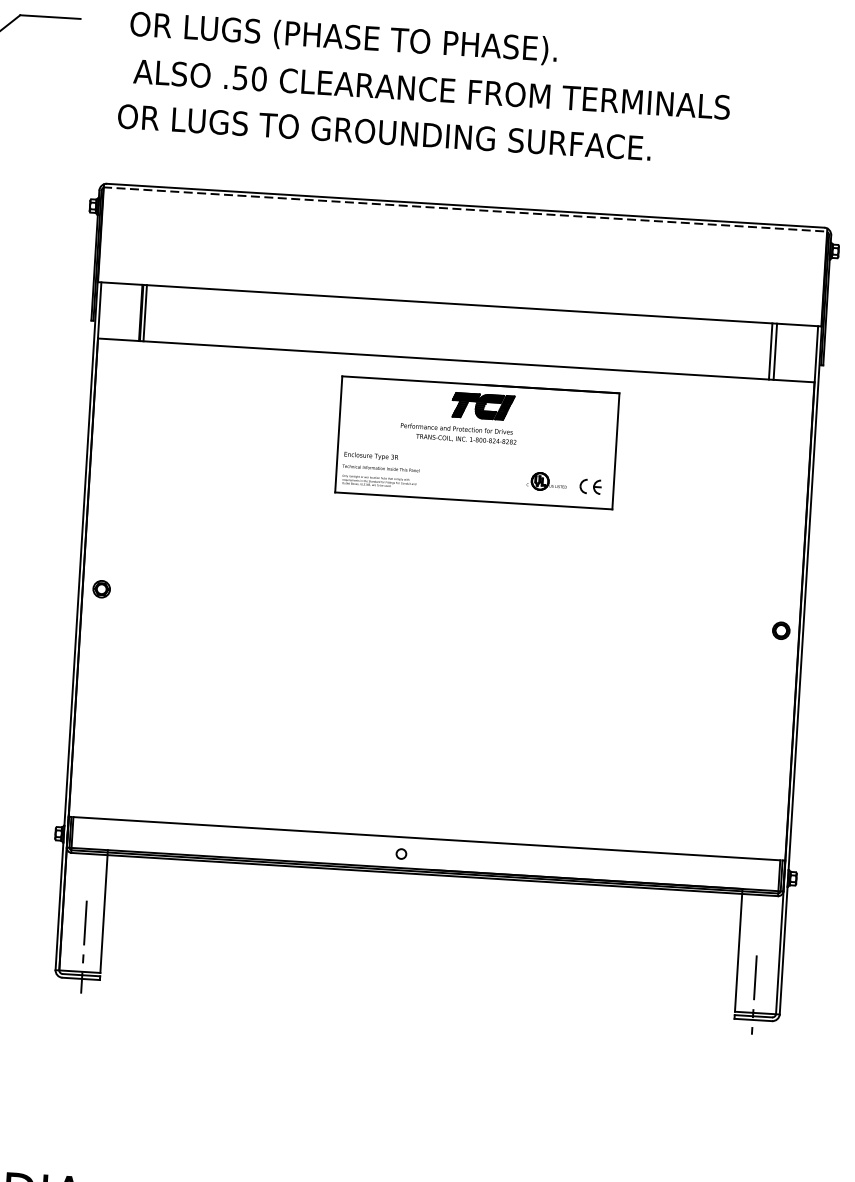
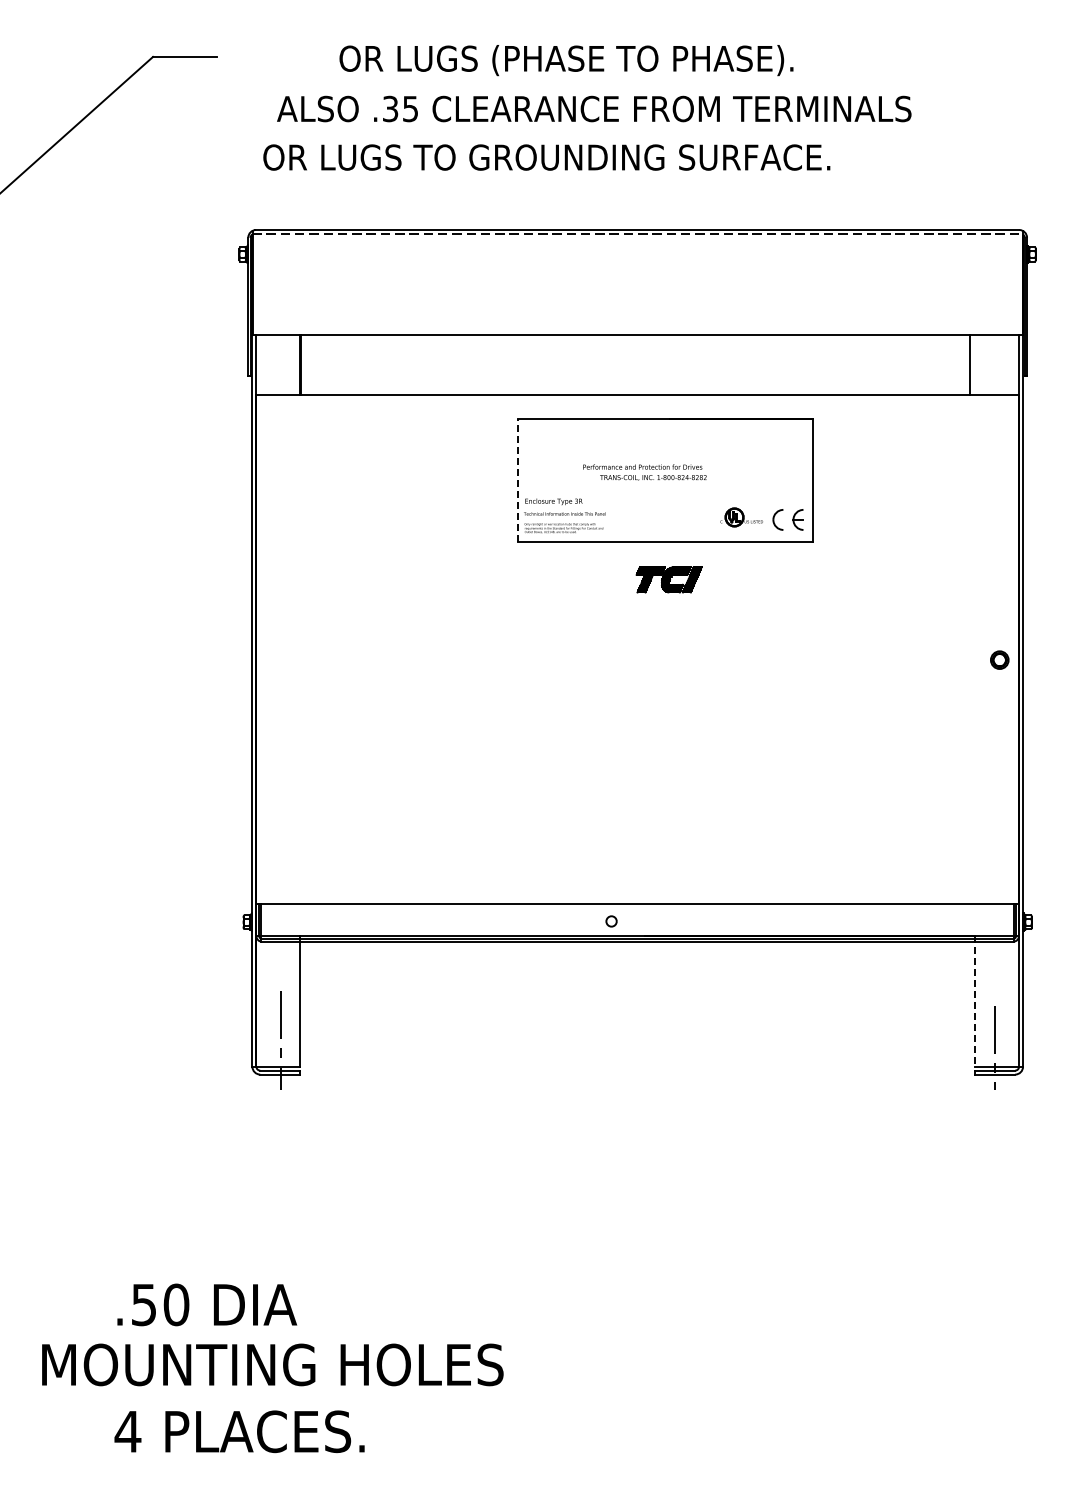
text: (343, 38) -> (566, 60), moved
text: (249, 77) -> (400, 108), .50 -> .35
line: (144, 312) -> (304, 364), removed
line: (775, 351) -> (975, 364), removed
part: (482, 406) -> (668, 579), moved
line: (338, 434) -> (517, 480), solid -> dashed
part: (589, 486) -> (787, 519), size x1.4
part: (101, 588) -> (276, 659), removed
line: (738, 951) -> (975, 1002), solid -> dashed

